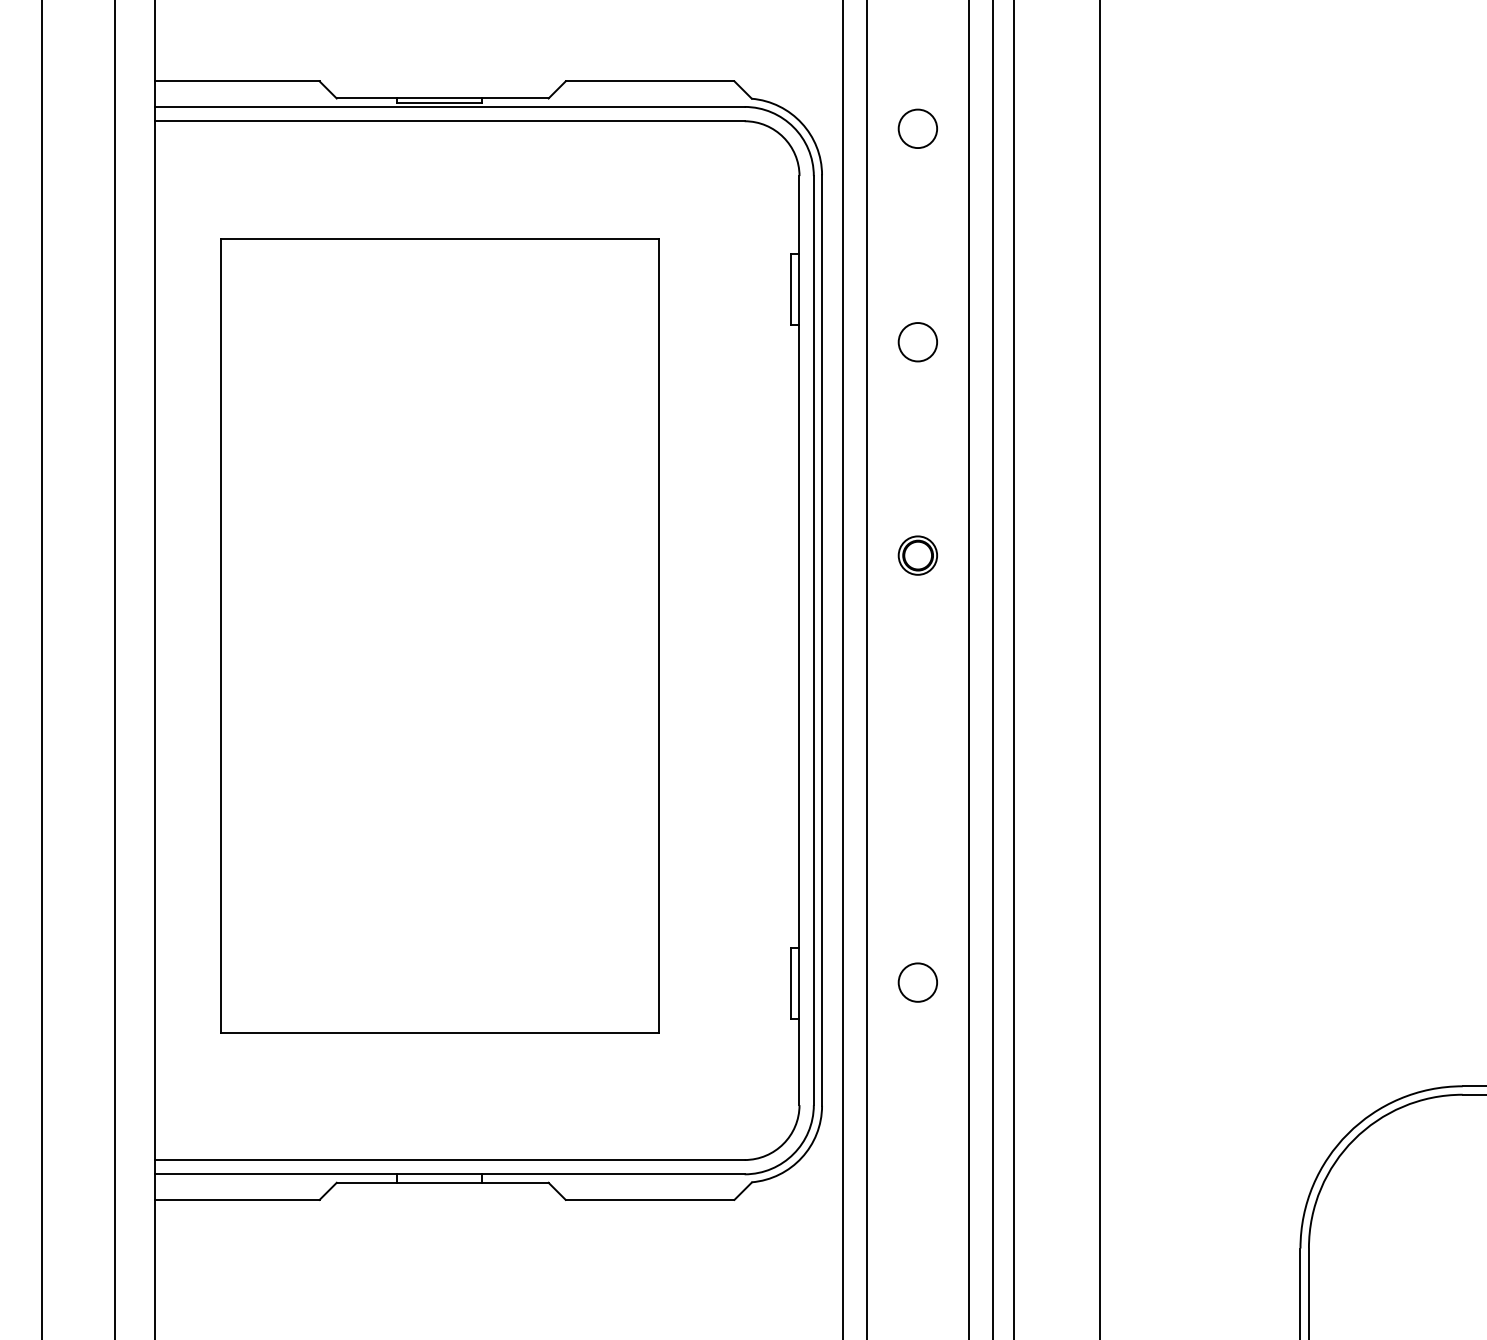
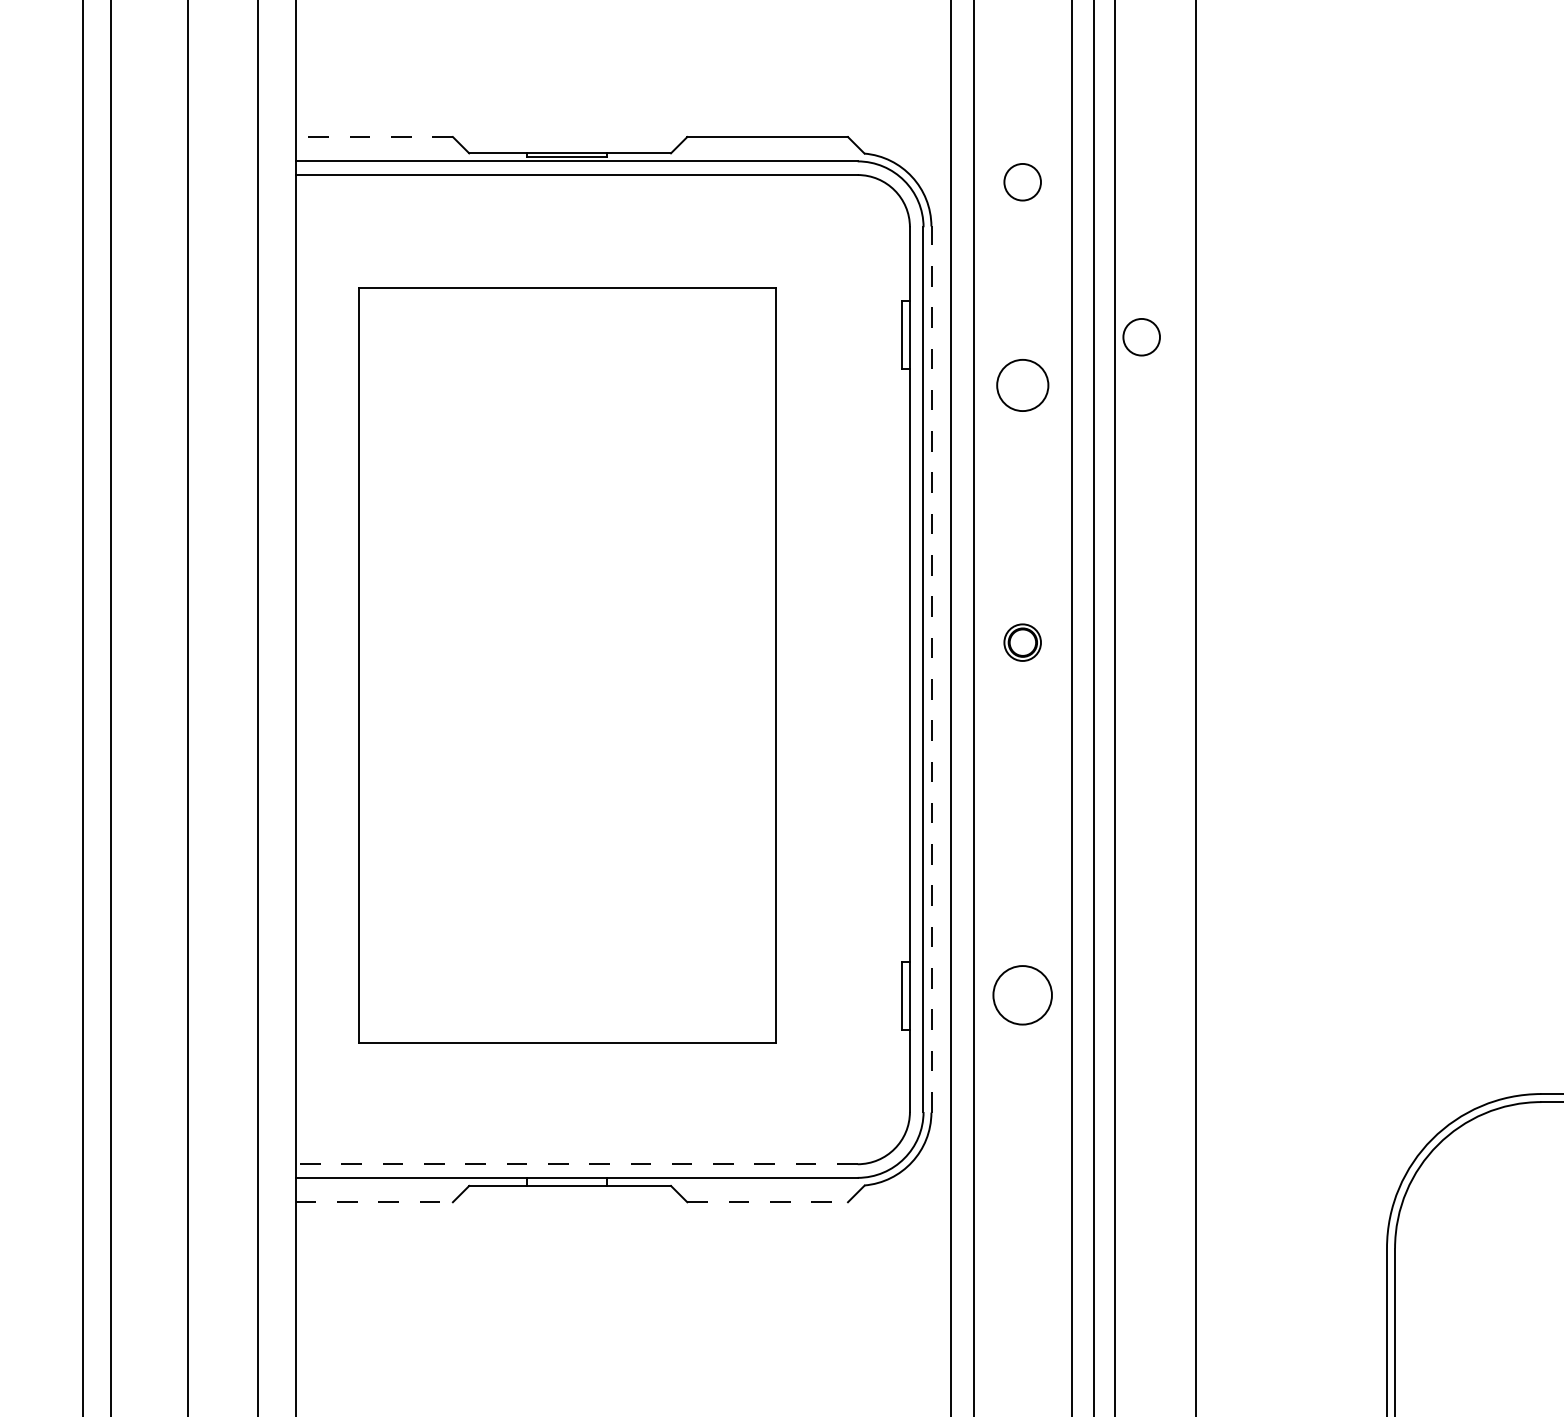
line: (237, 81) -> (374, 137), solid -> dashed
circle: (1042, 291) -> (1141, 337), added
circle: (917, 342) -> (1022, 385), size x1.4
part: (917, 555) -> (1022, 642), moved
line: (822, 640) -> (931, 669), solid -> dashed
circle: (917, 982) -> (1022, 995), size x1.6
line: (449, 1160) -> (576, 1164), solid -> dashed
line: (237, 1200) -> (374, 1202), solid -> dashed
line: (650, 1200) -> (768, 1202), solid -> dashed

